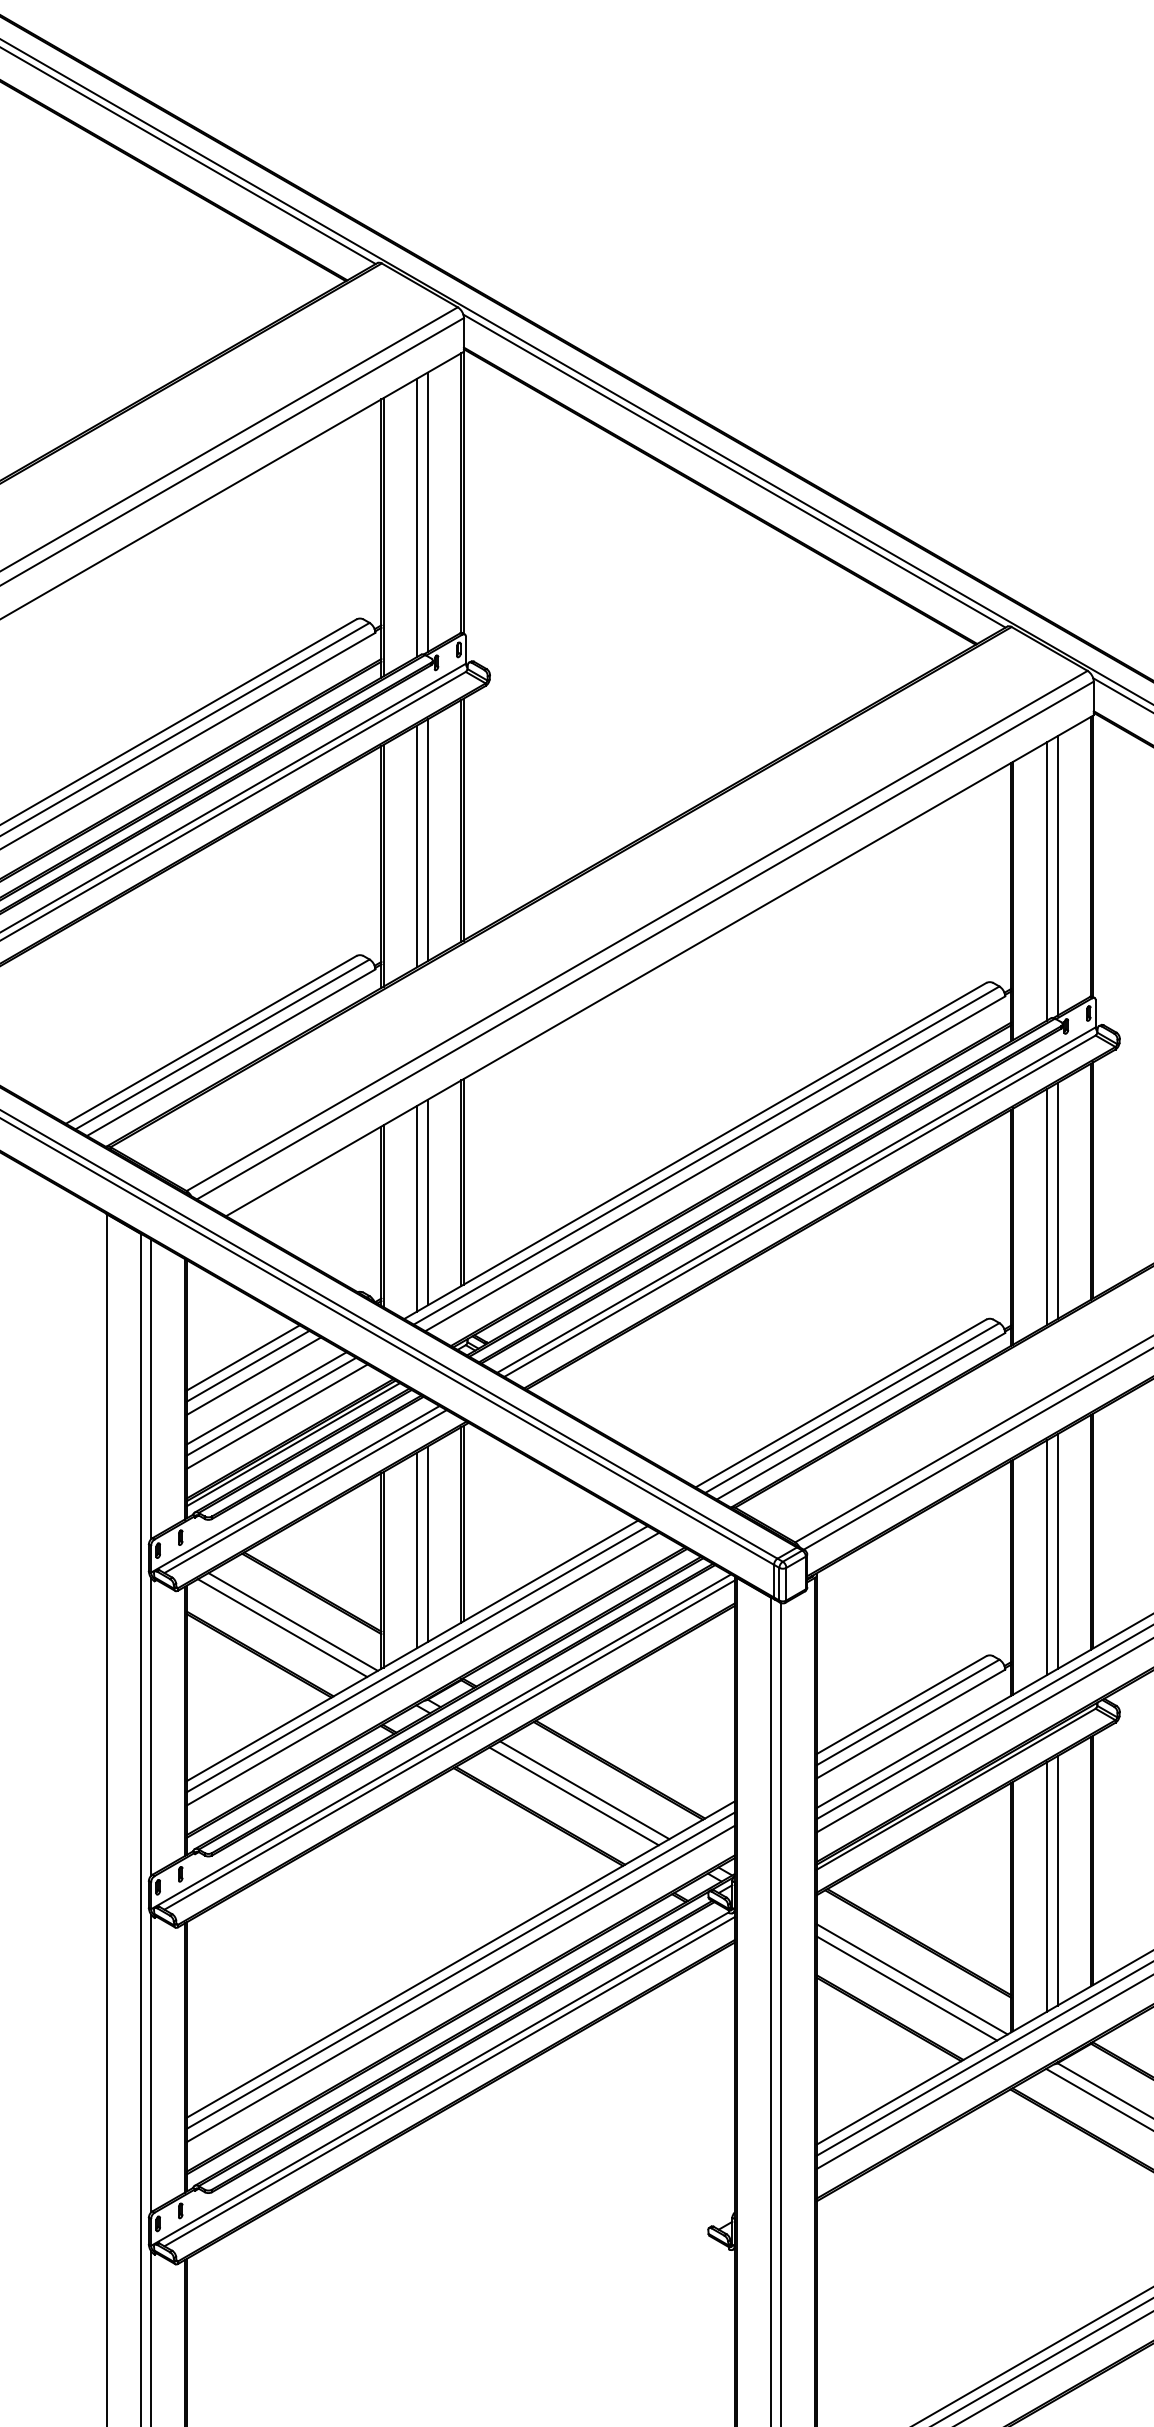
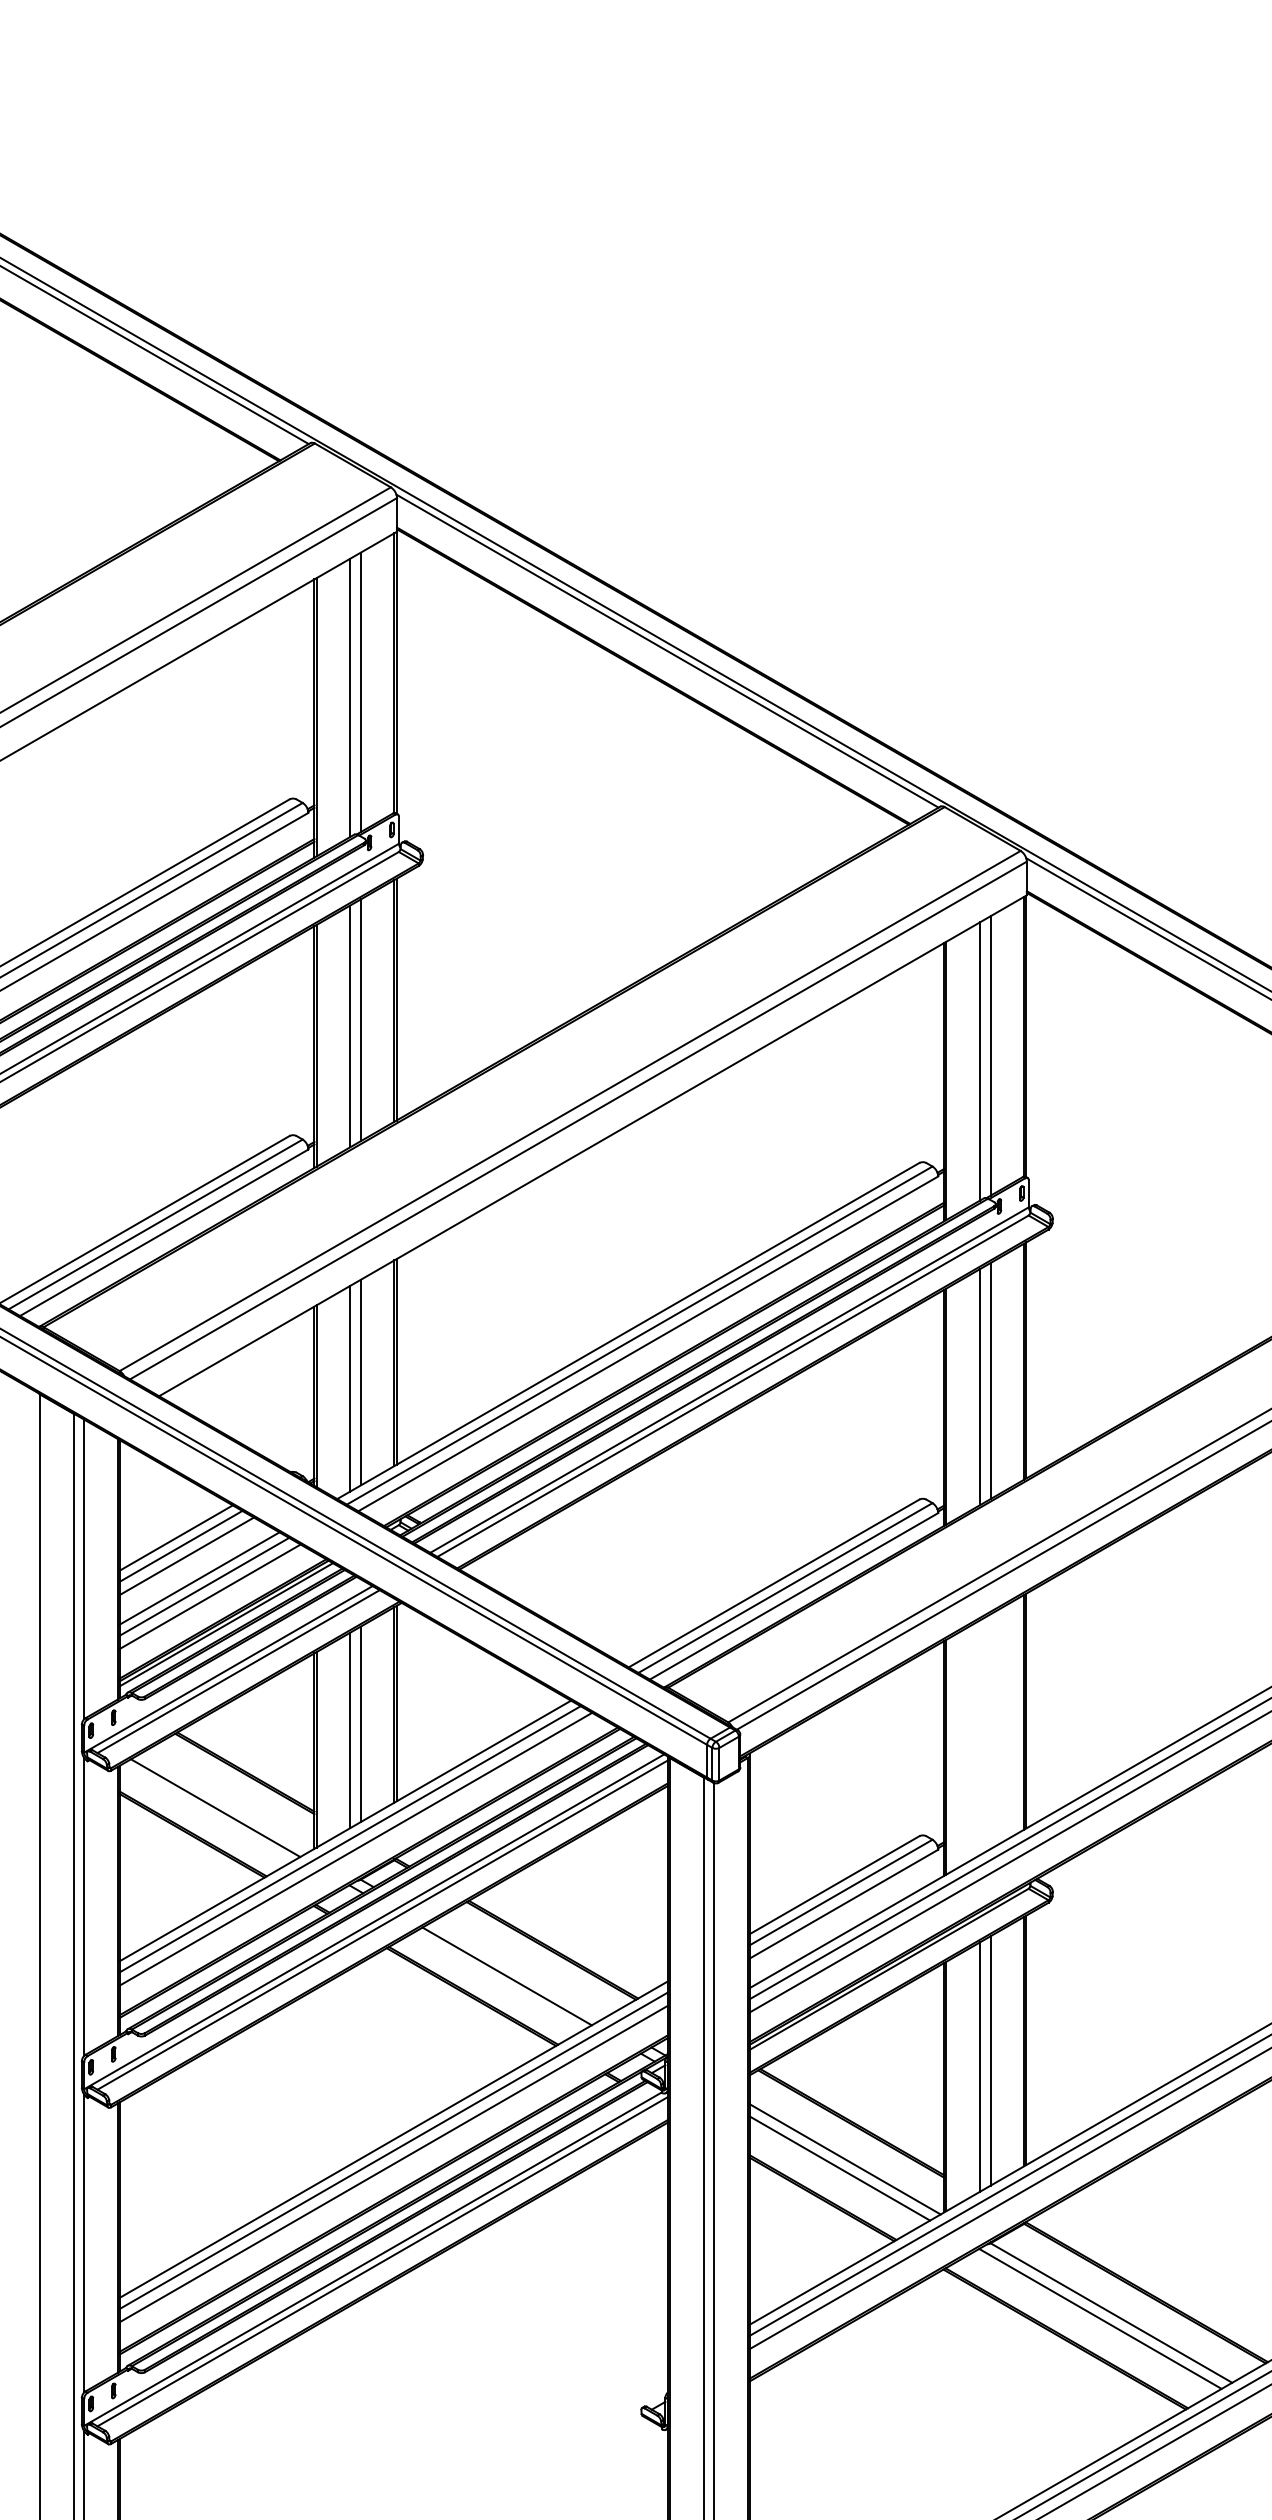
line: (1057, 1551) -> (990, 1731), removed
line: (1047, 1557) -> (980, 1737), removed
line: (292, 1621) -> (225, 1801), removed
line: (584, 1790) -> (517, 1970), removed

